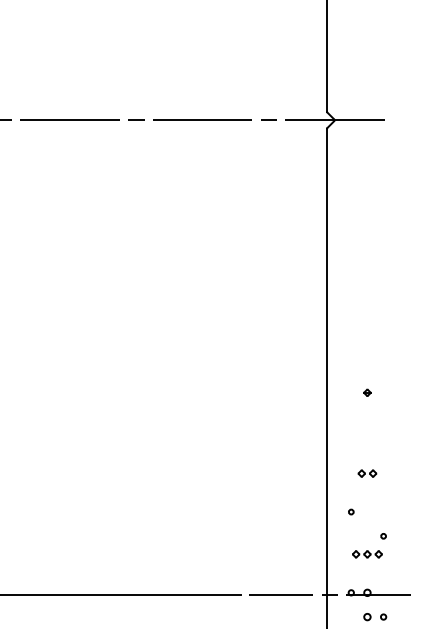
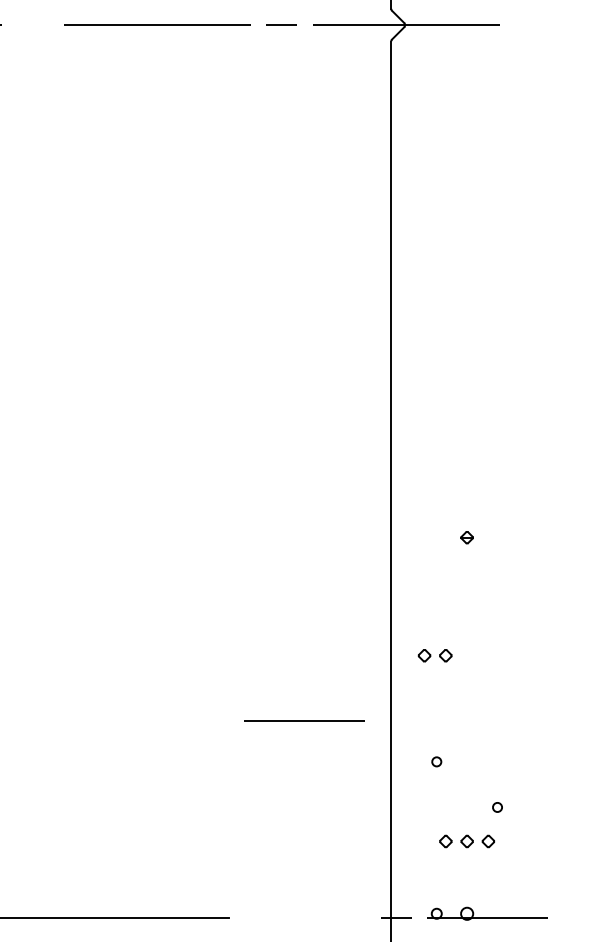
line: (136, 119) -> (32, 23), removed
part: (367, 473) -> (435, 655), moved
line: (280, 594) -> (303, 719), moved

